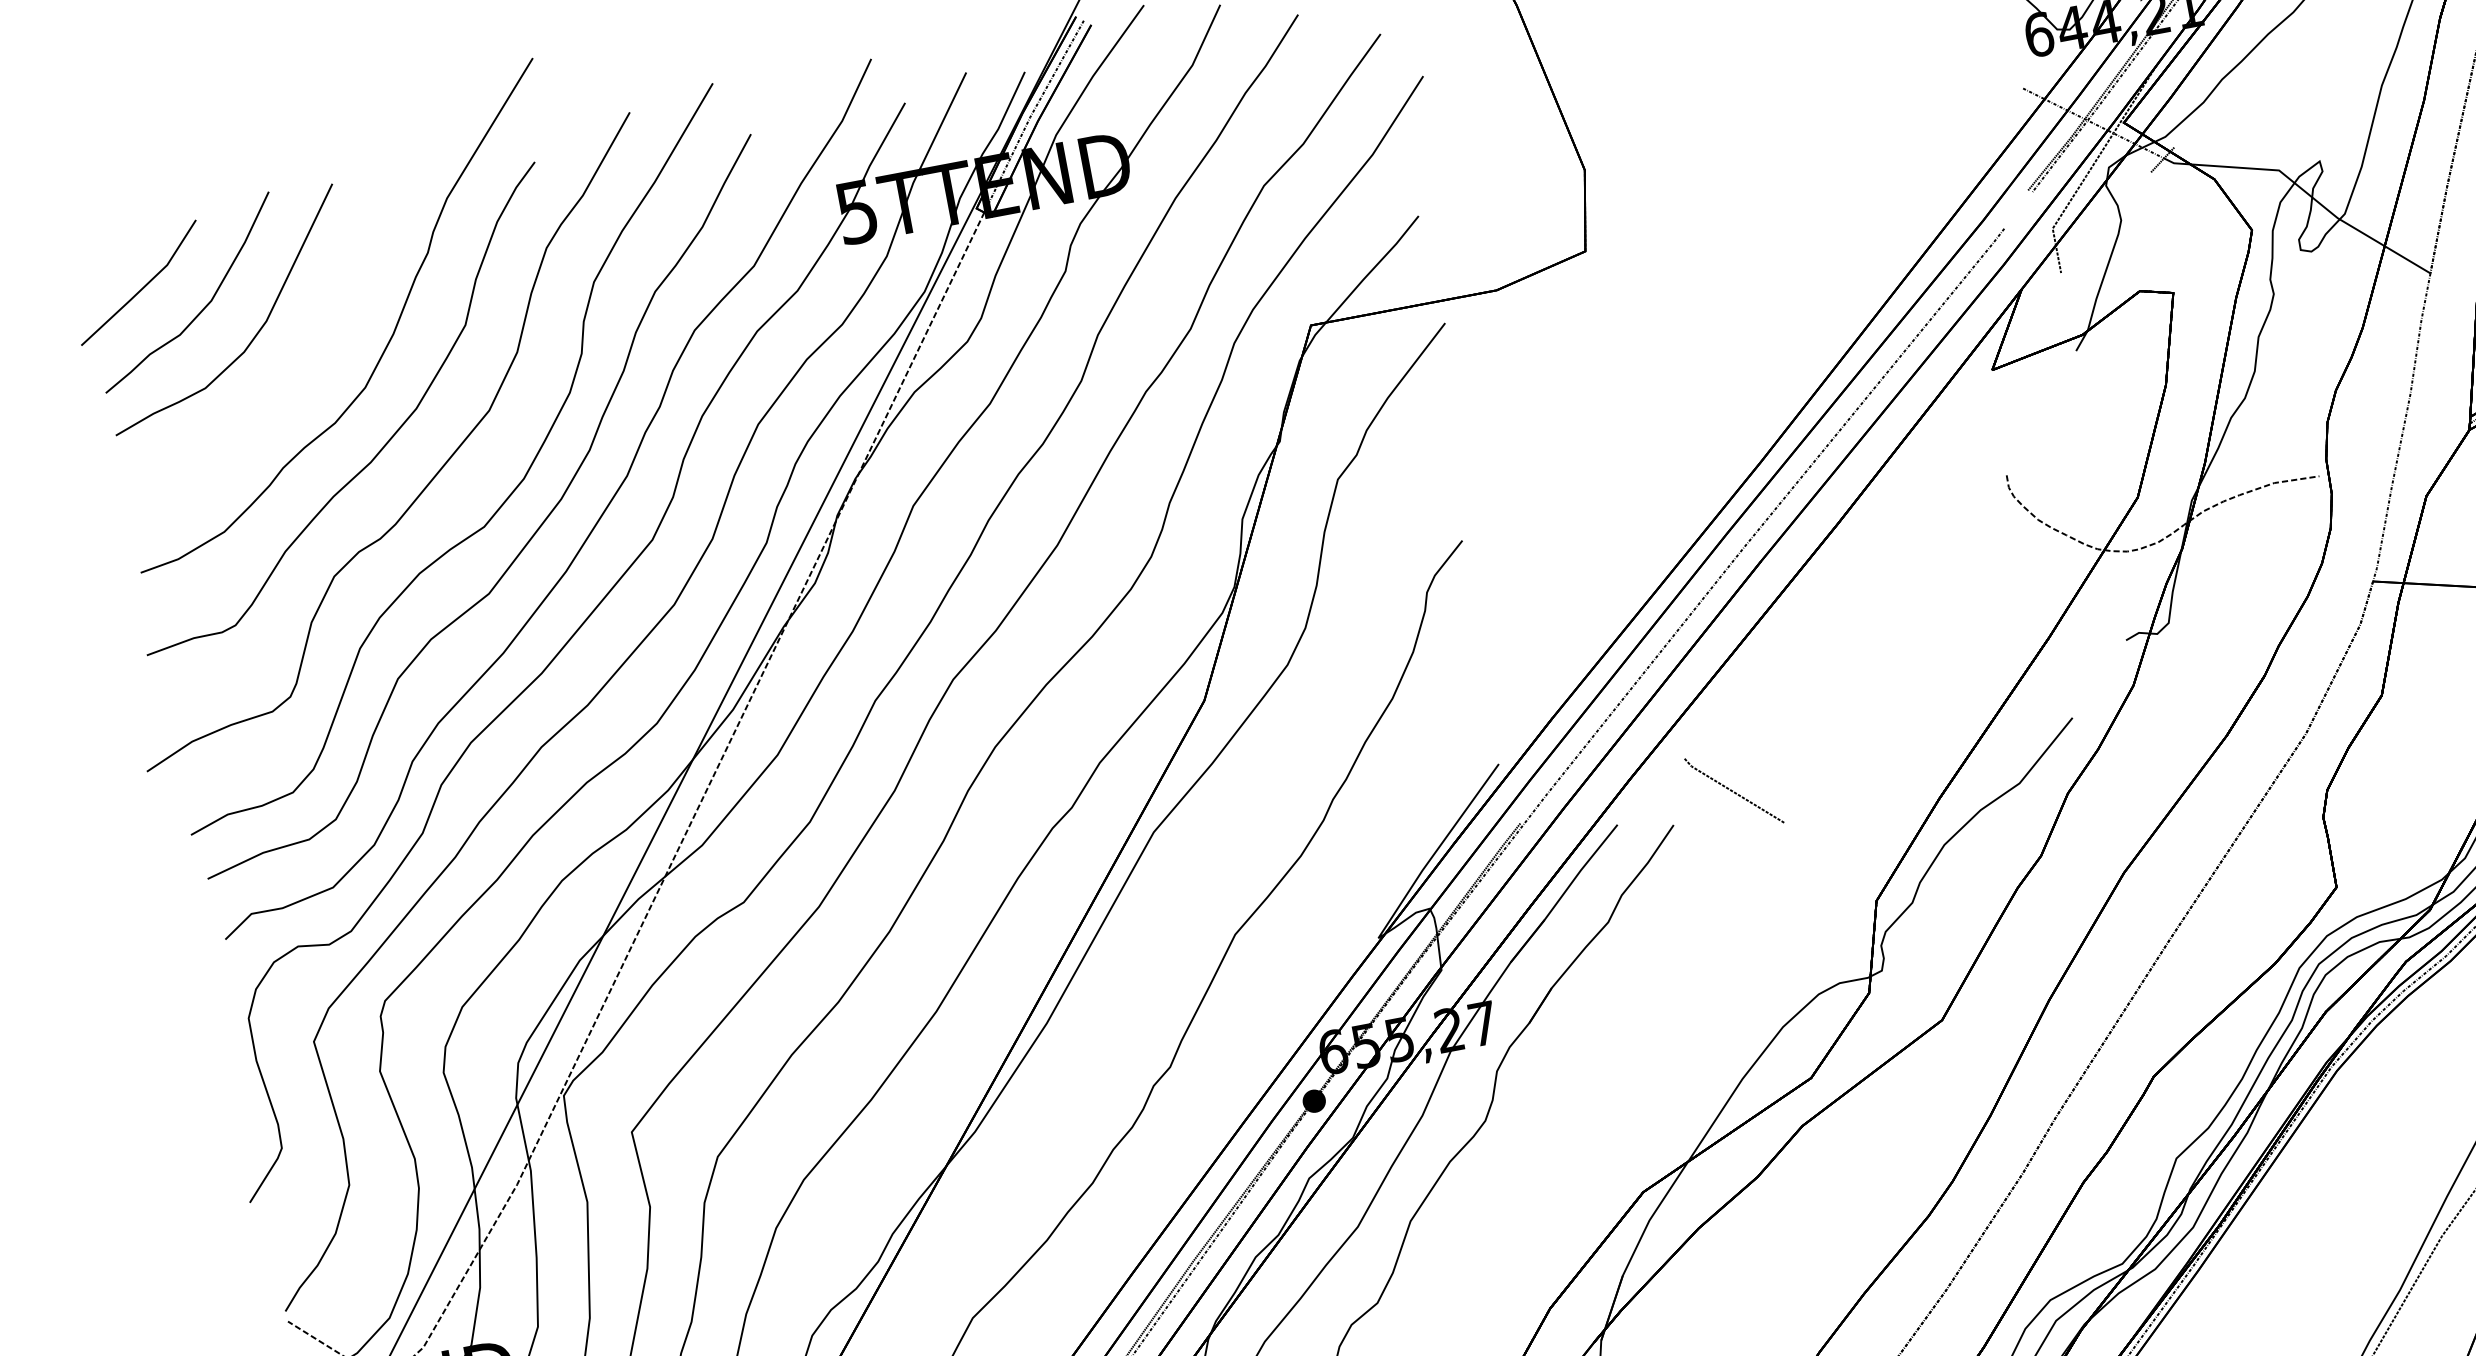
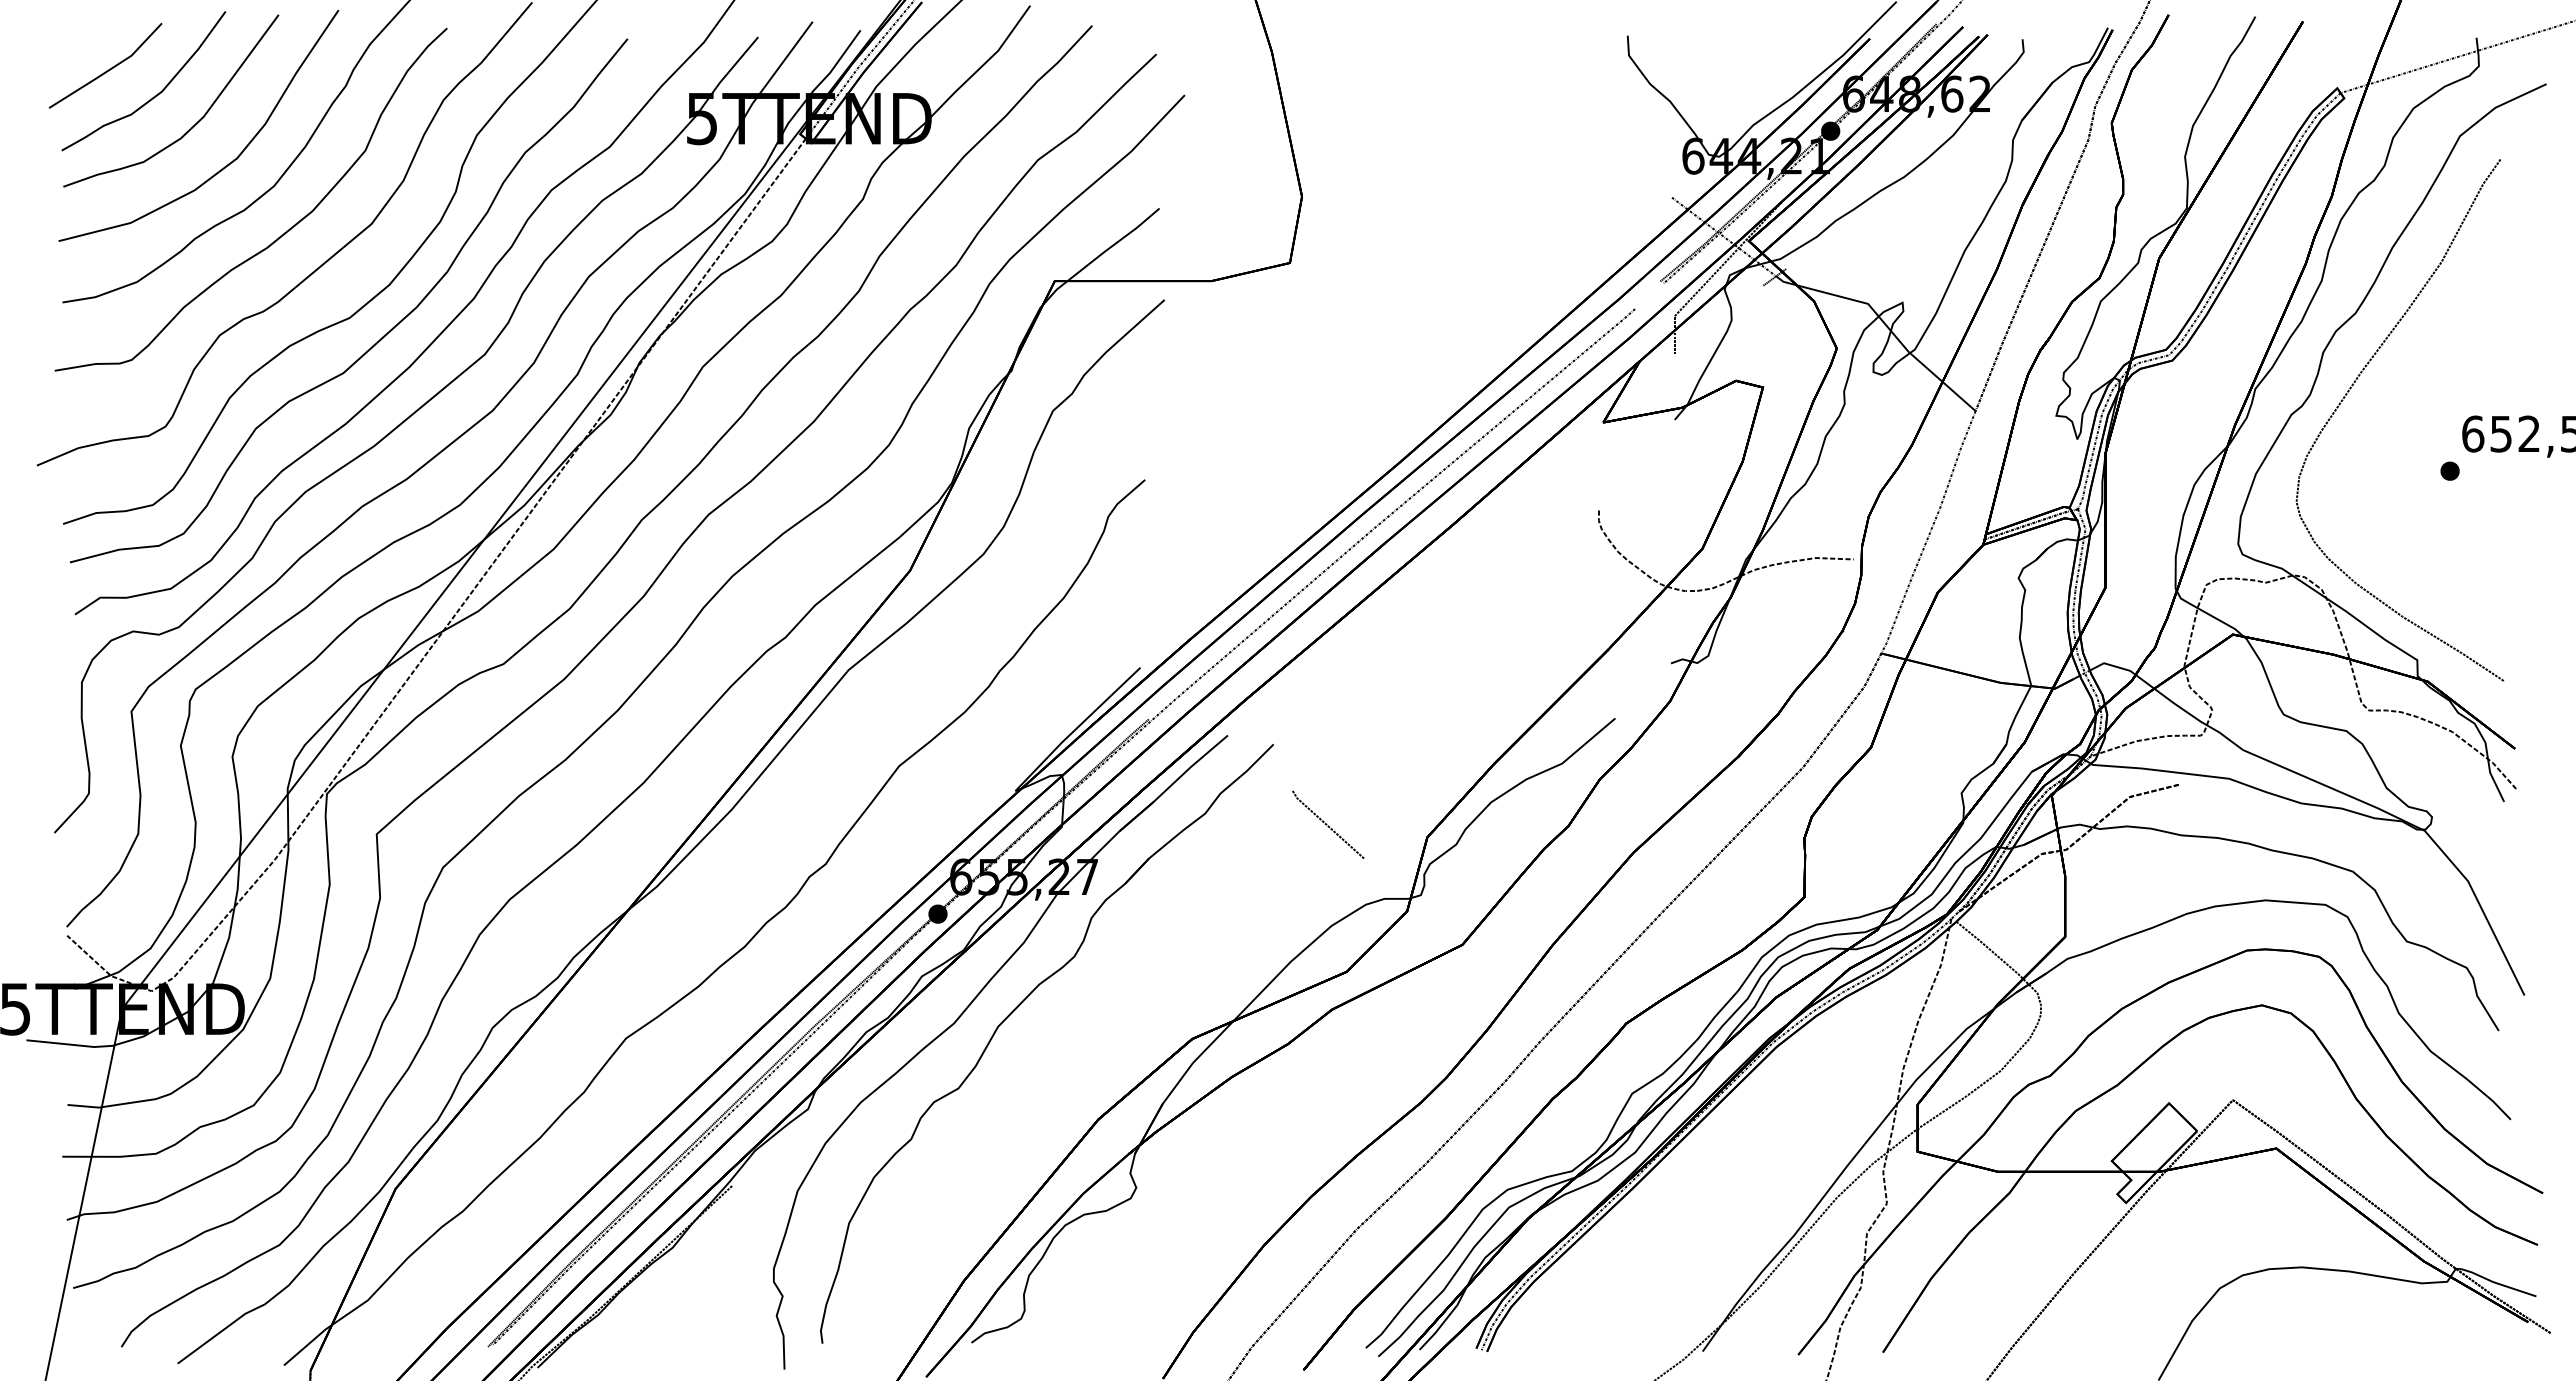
curve: (303, 374) -> (225, 165), added
line: (1733, 790) -> (1327, 824), moved

